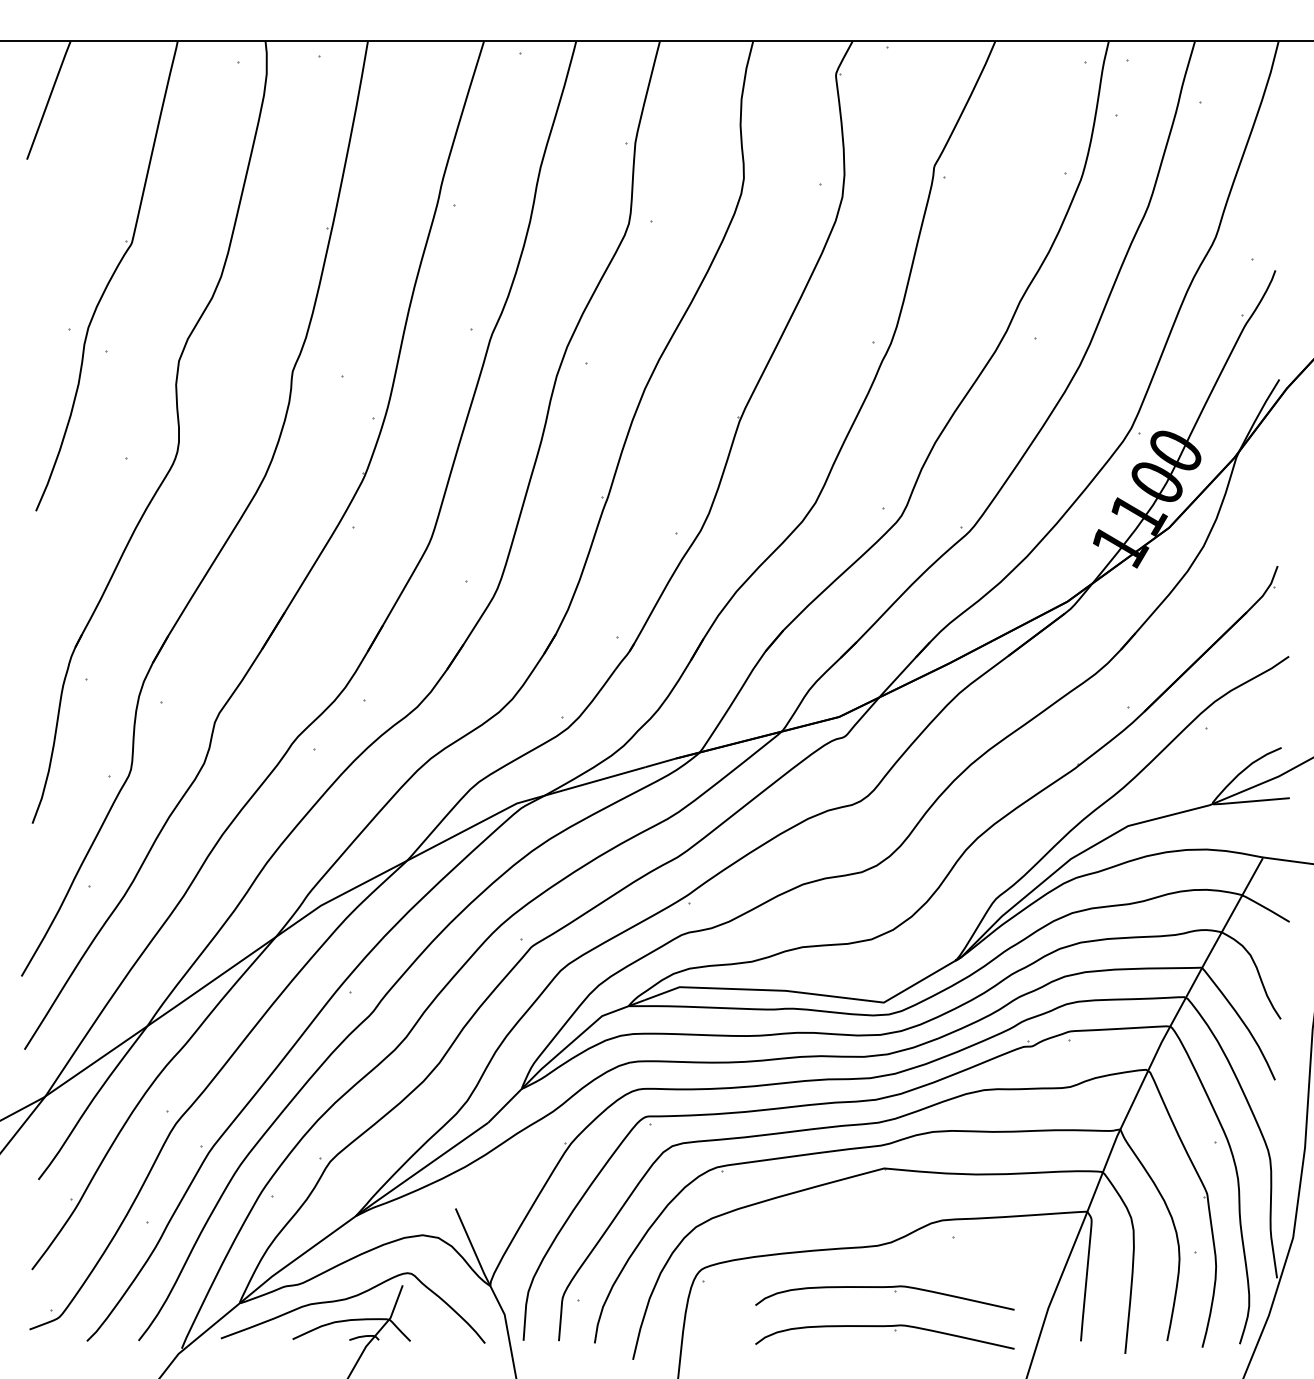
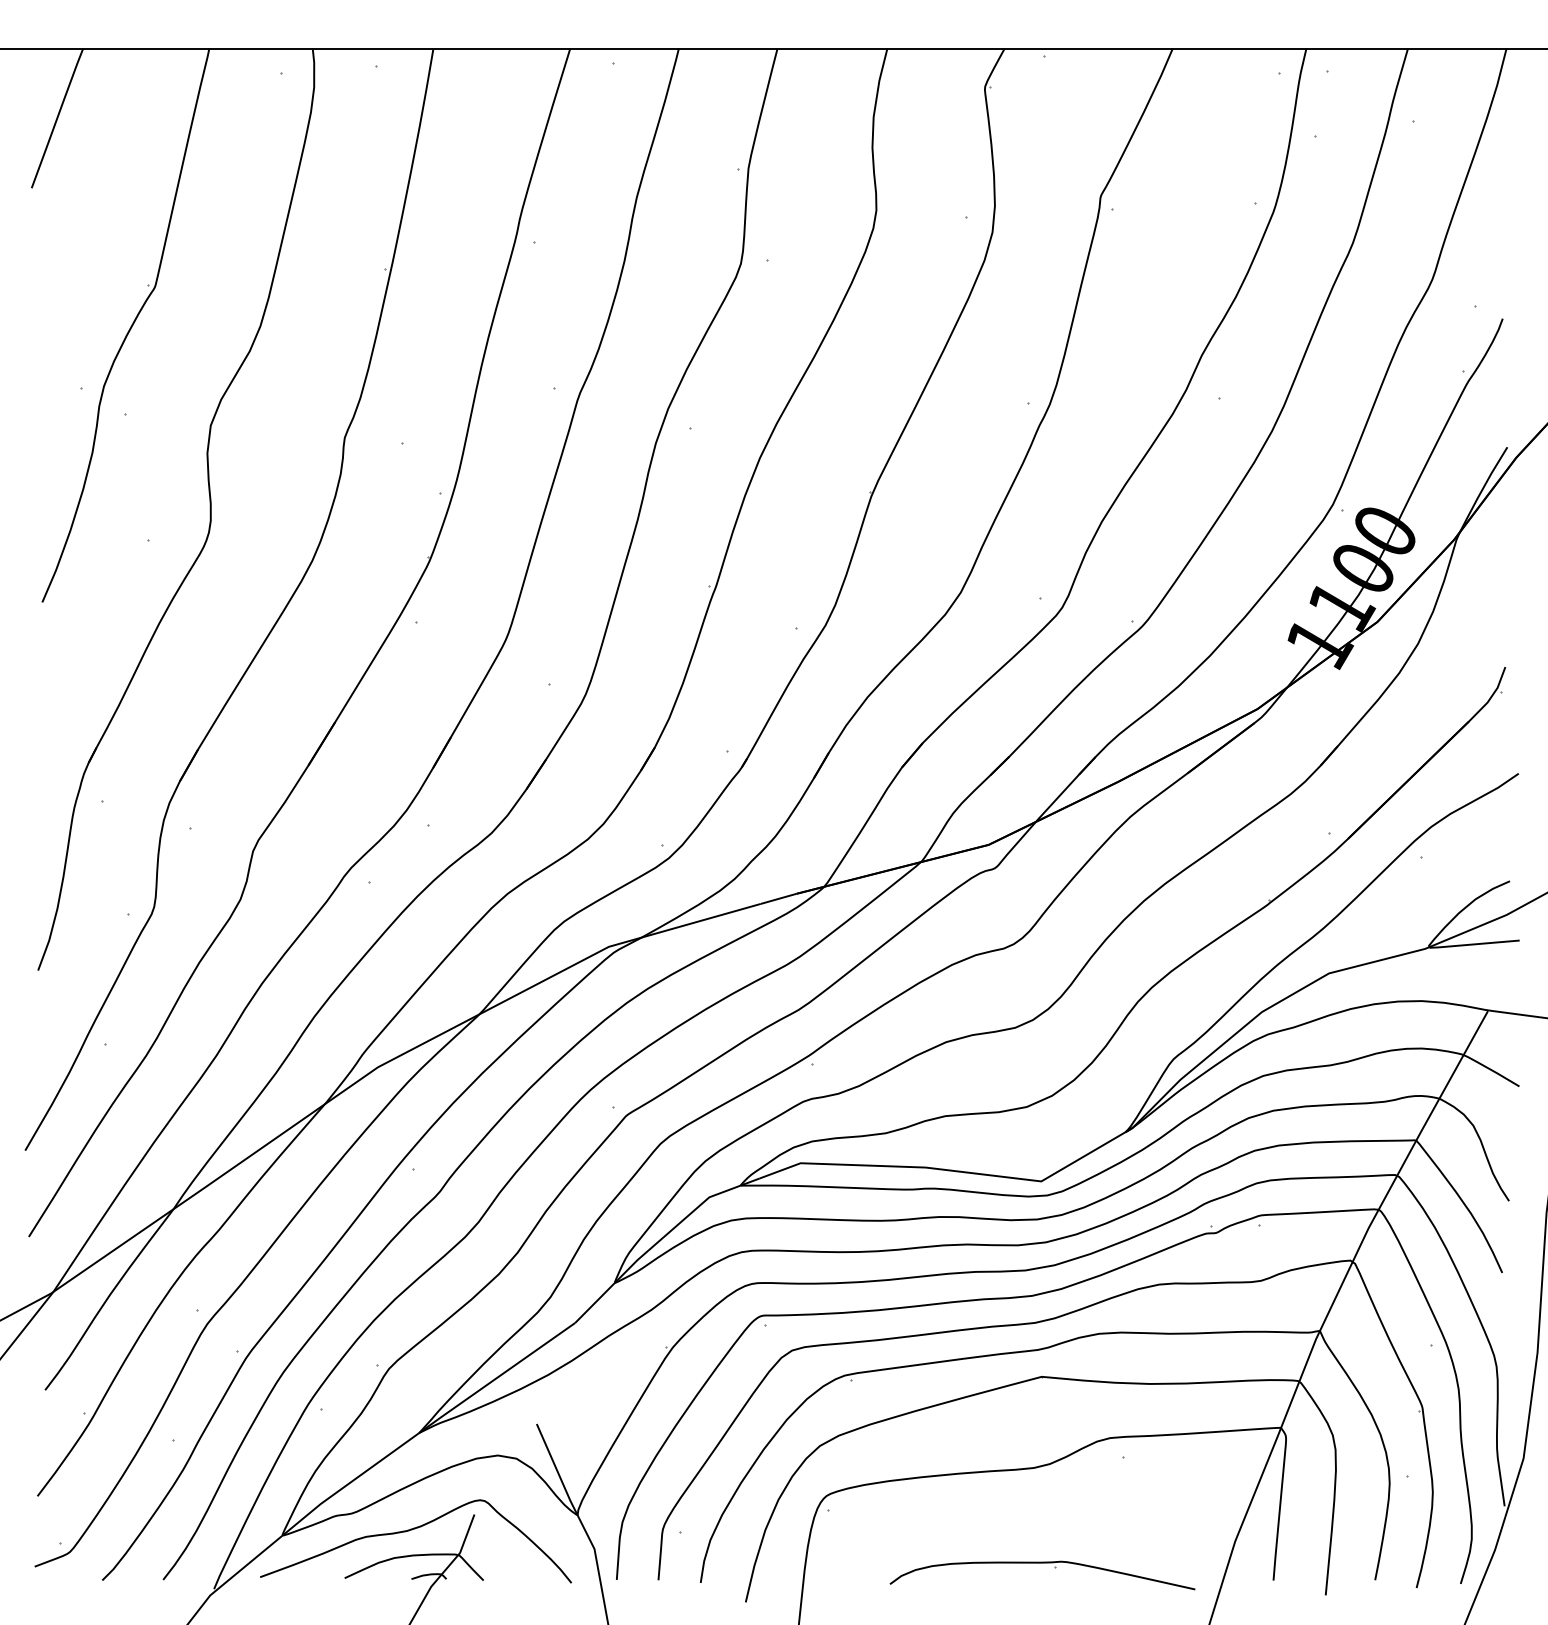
part: (884, 1287) -> (1042, 1517), removed

